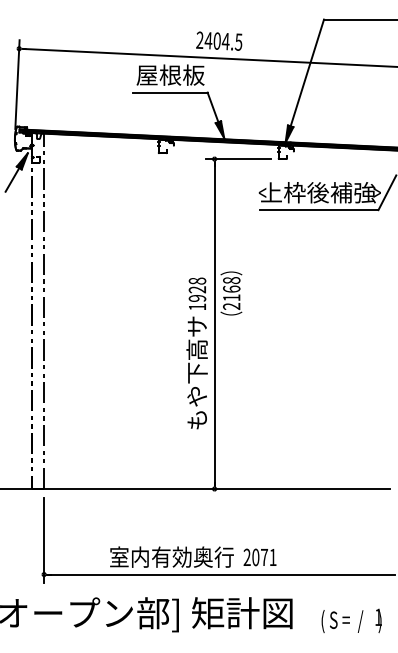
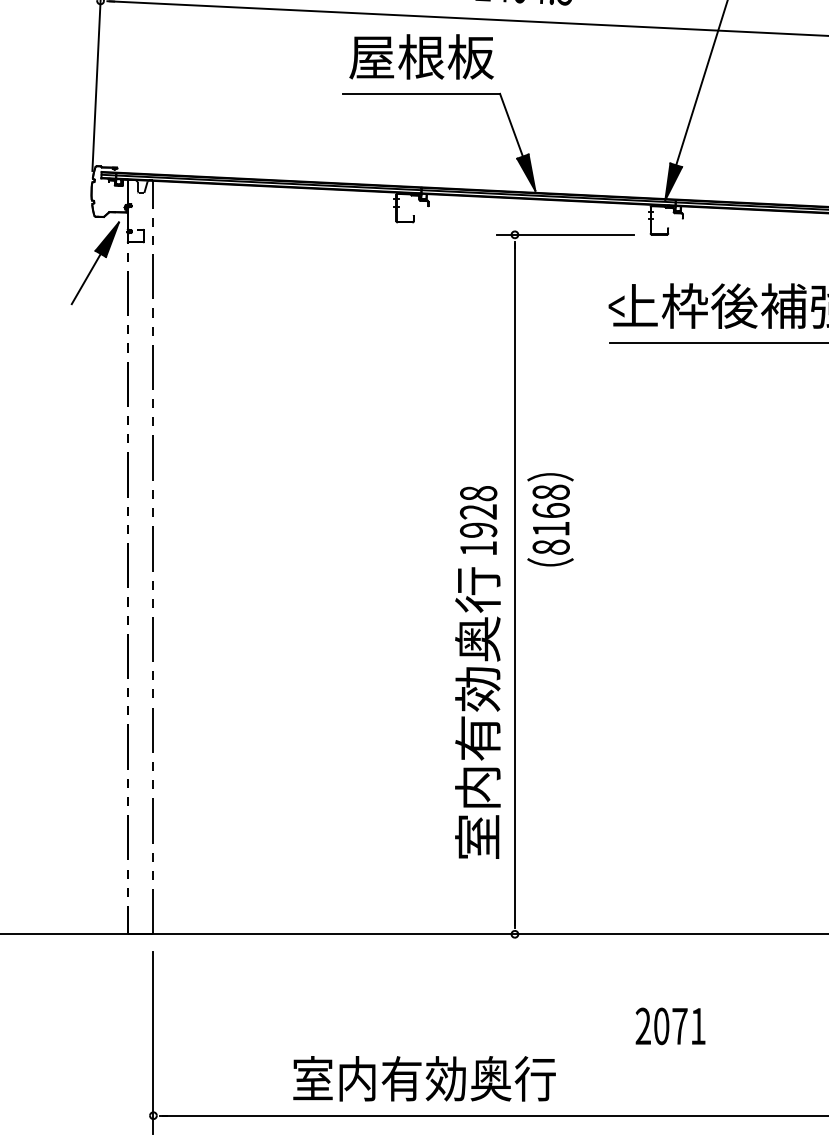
text: (231, 306) -> (550, 547), 2168 -> 8168
text: (196, 384) -> (476, 712), もや下高サ -> 室内有効奥行
text: (259, 557) -> (669, 1026), moved

